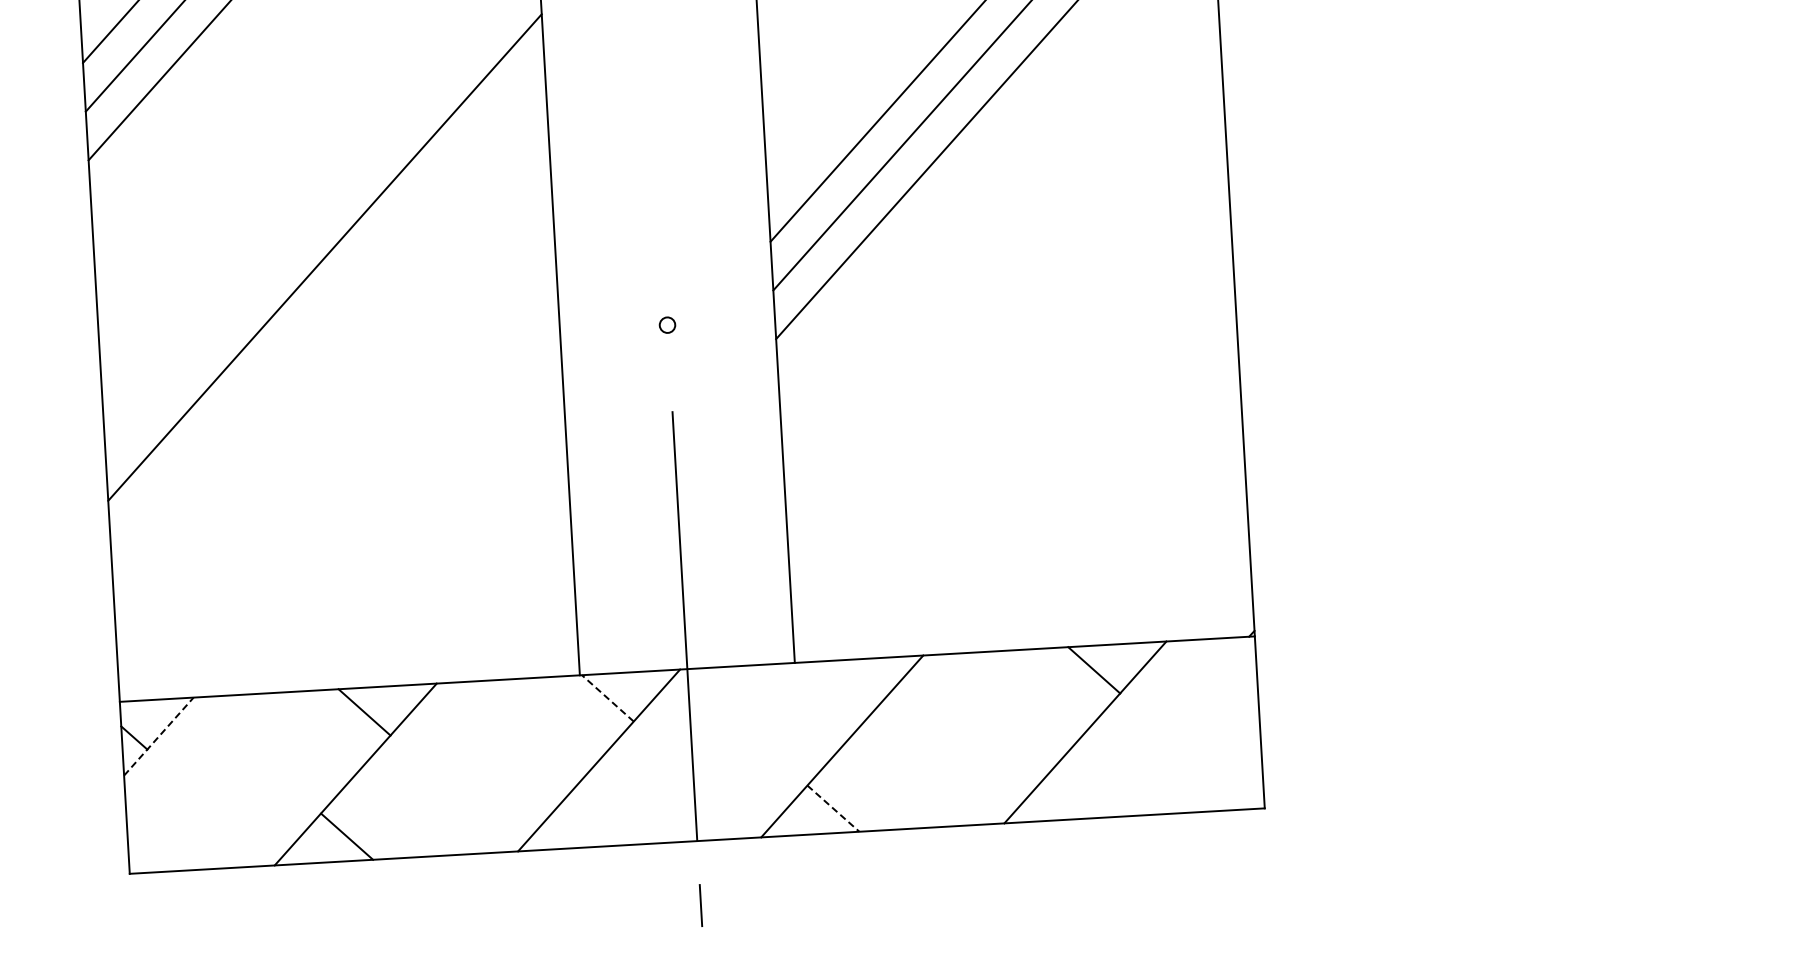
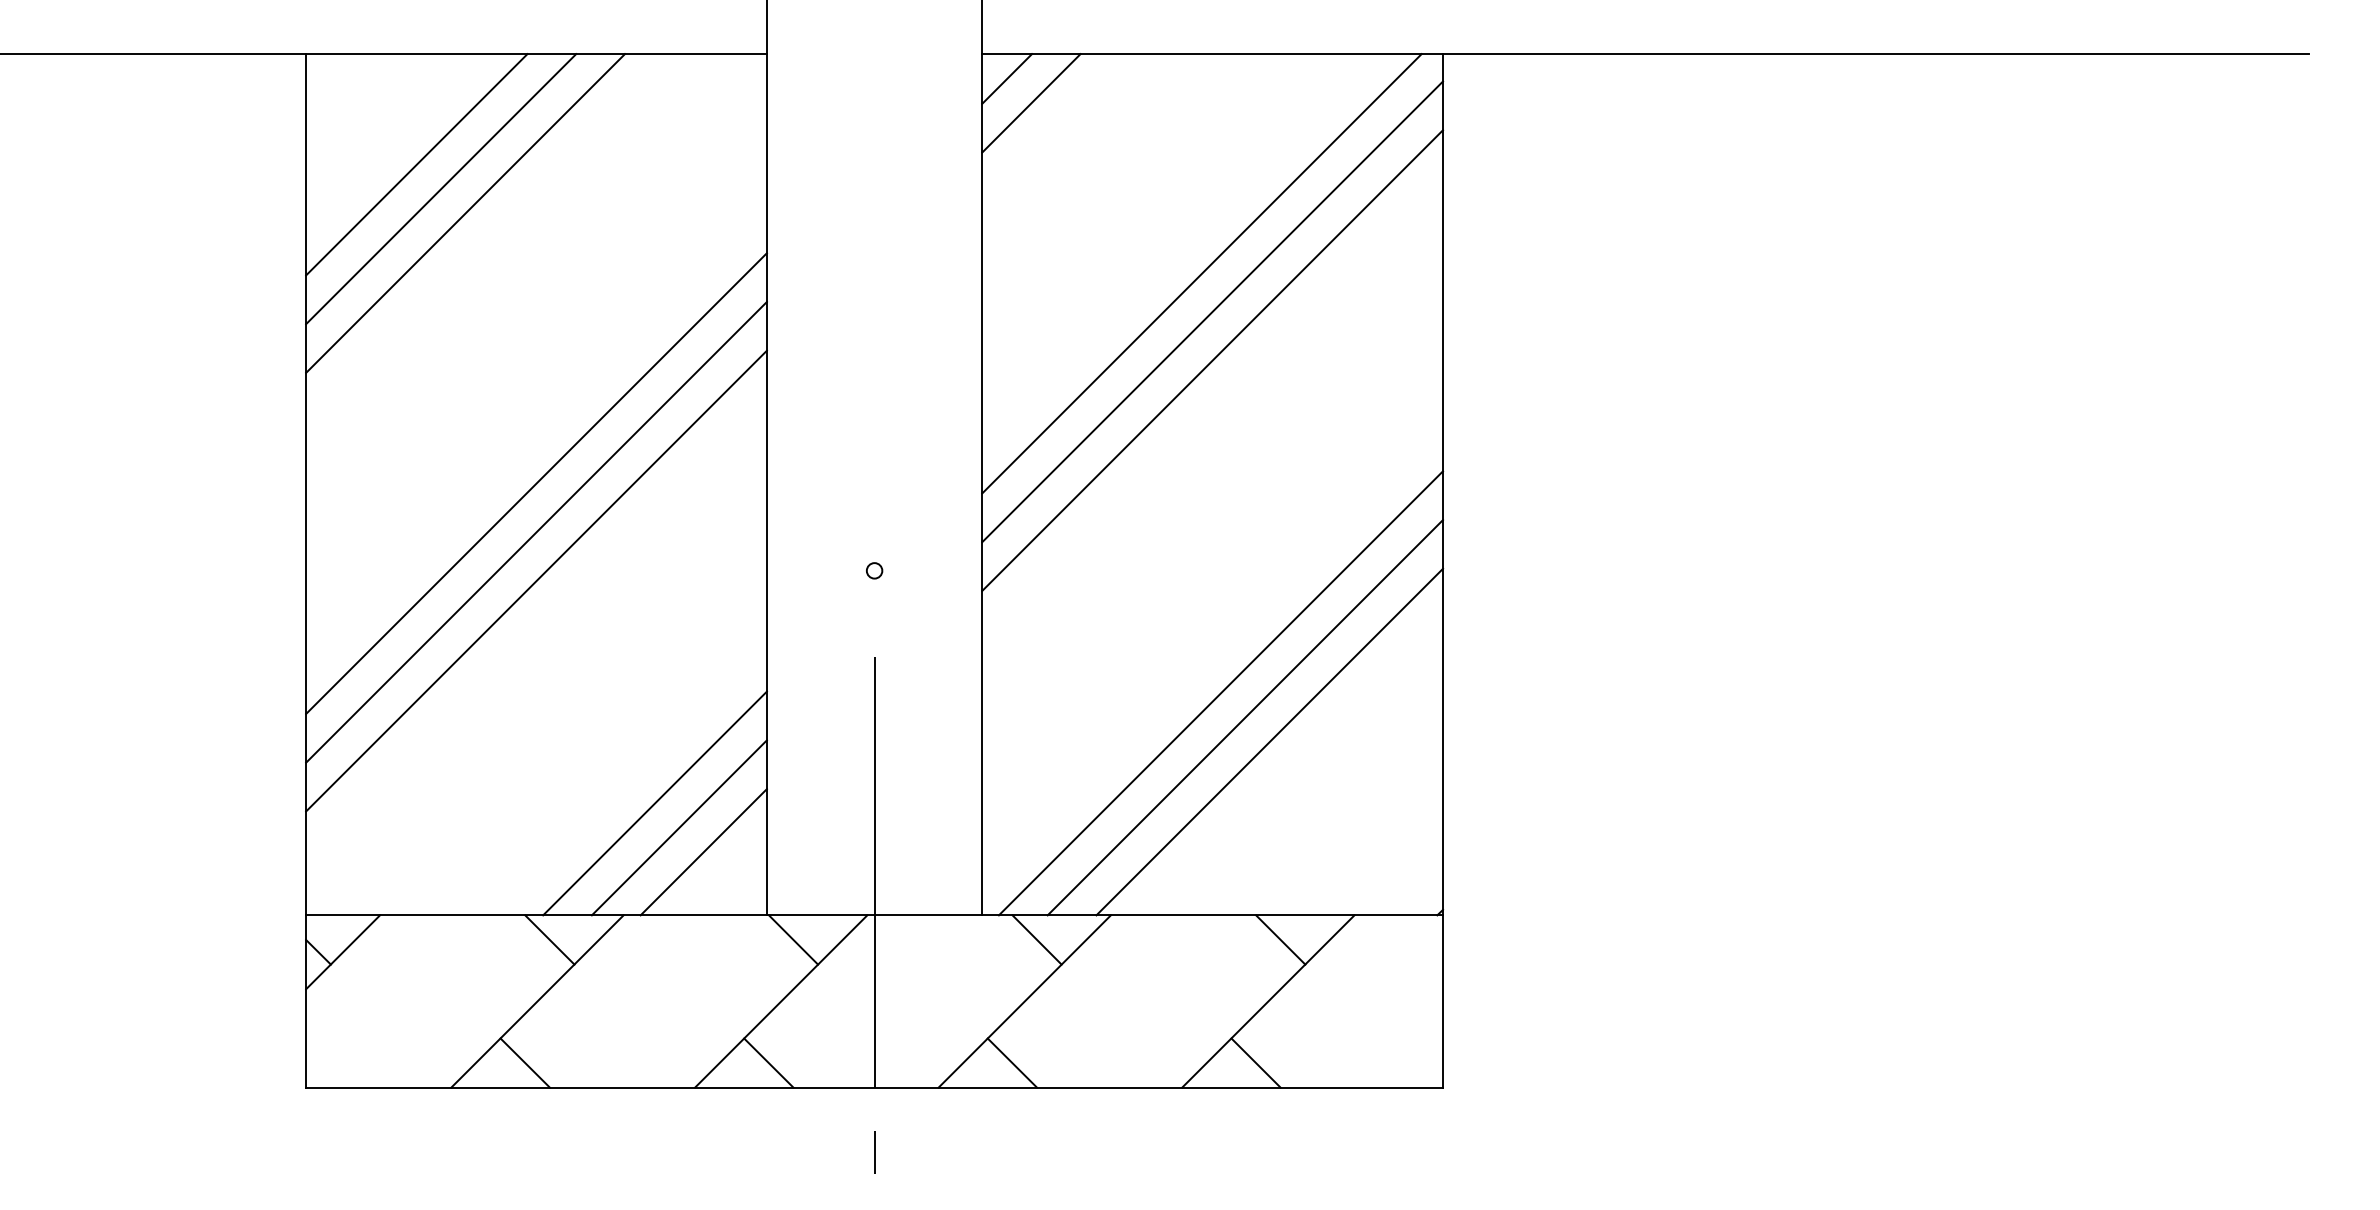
line: (327, 305) -> (536, 531), added
line: (330, 354) -> (536, 580), added
line: (1019, 427) -> (1220, 693), added
line: (1046, 450) -> (1245, 717), added
line: (1071, 472) -> (1269, 741), added
line: (461, 570) -> (654, 803), added
line: (486, 592) -> (678, 827), added
line: (512, 616) -> (703, 852), added
line: (850, 683) -> (1036, 939), added
line: (607, 697) -> (793, 939), dashed -> solid
line: (159, 735) -> (343, 951), dashed -> solid
line: (1076, 794) -> (1255, 1062), added
line: (833, 809) -> (1012, 1063), dashed -> solid
line: (589, 822) -> (768, 1062), added

